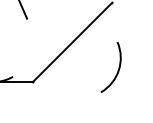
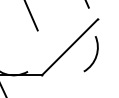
curve: (117, 69) -> (95, 55), moved

